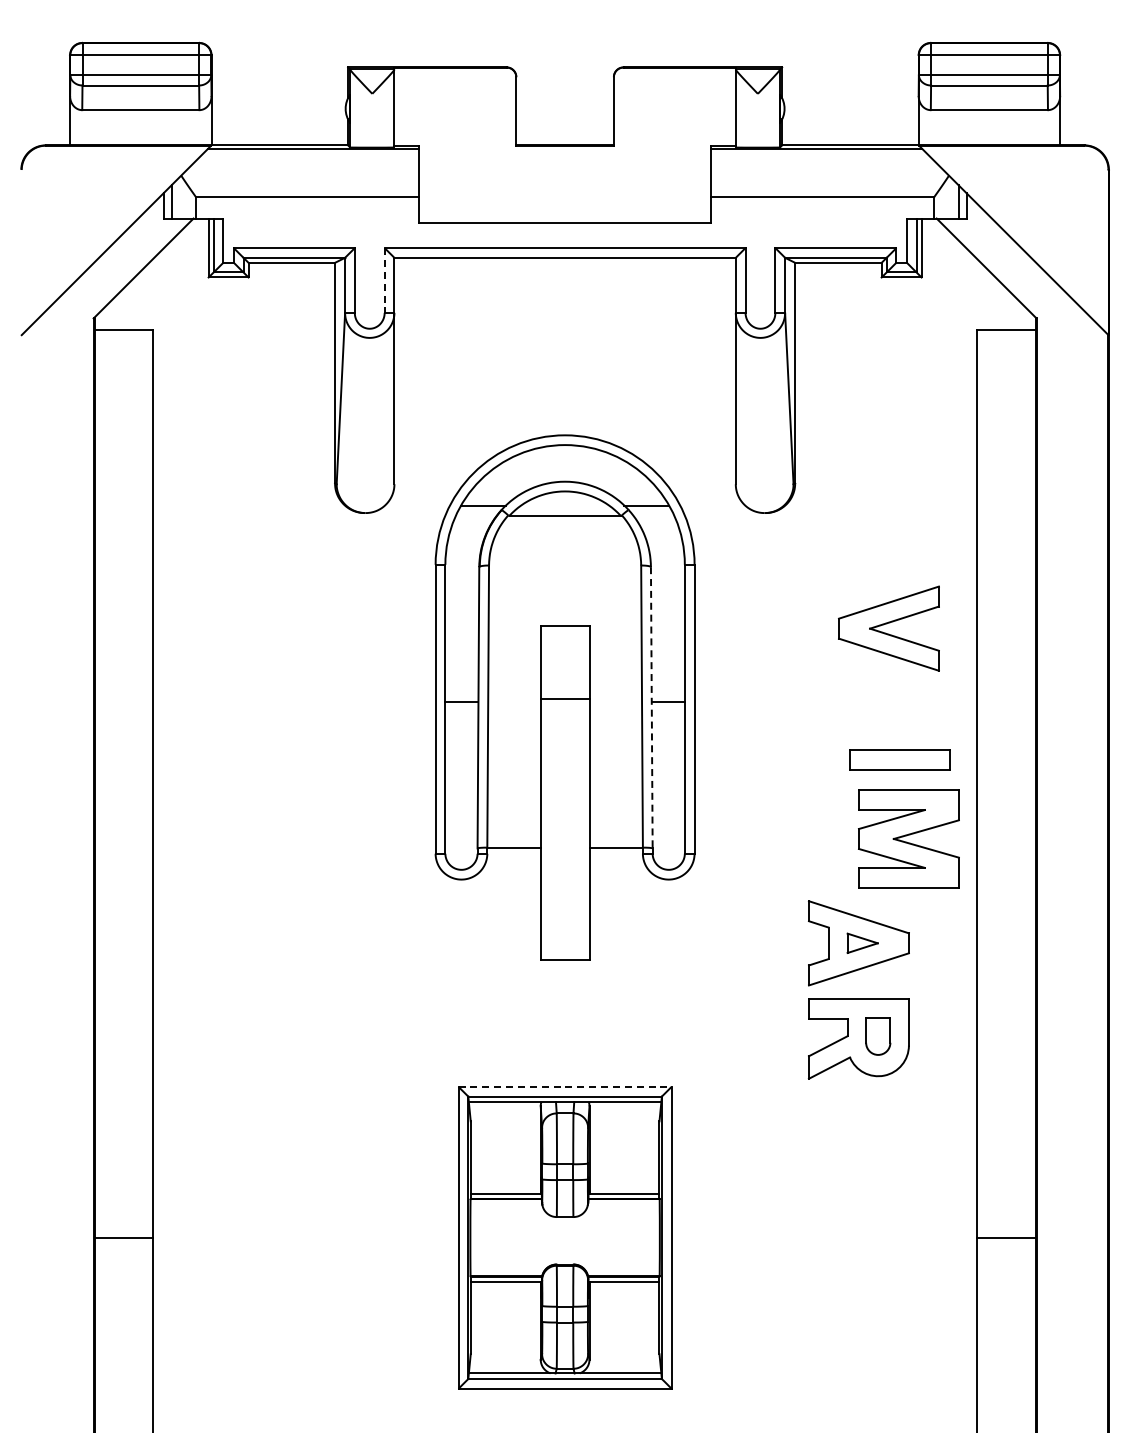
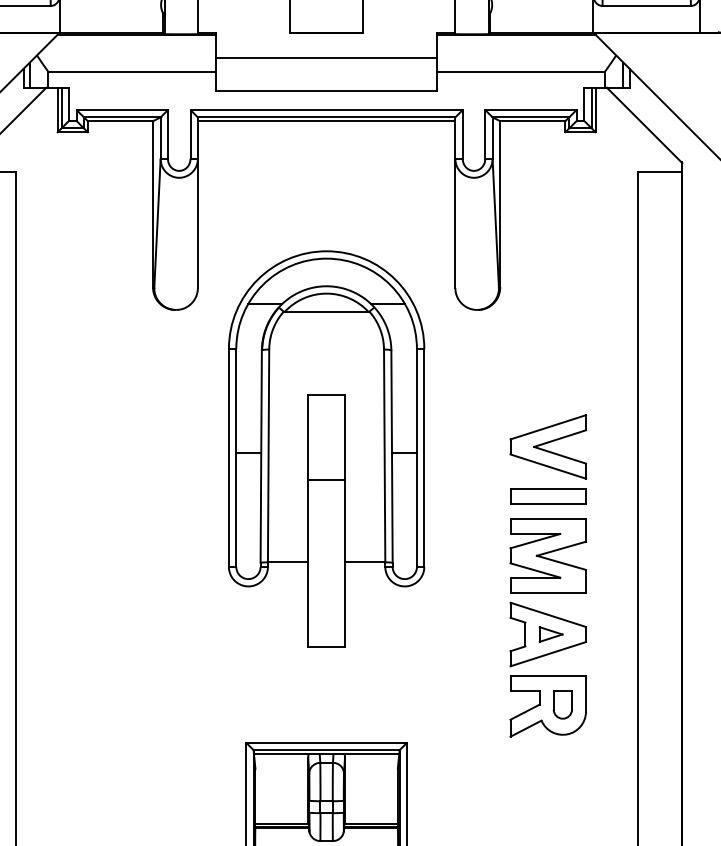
line: (564, 179) -> (326, 58), added
line: (564, 262) -> (326, 120), added
line: (384, 280) -> (190, 134), dashed -> solid
part: (888, 628) -> (547, 446), moved
line: (564, 698) -> (326, 480), moved
line: (651, 707) -> (391, 456), dashed -> solid
part: (899, 759) -> (547, 495), moved
part: (908, 838) -> (547, 555), moved
line: (565, 1086) -> (326, 742), dashed -> solid

